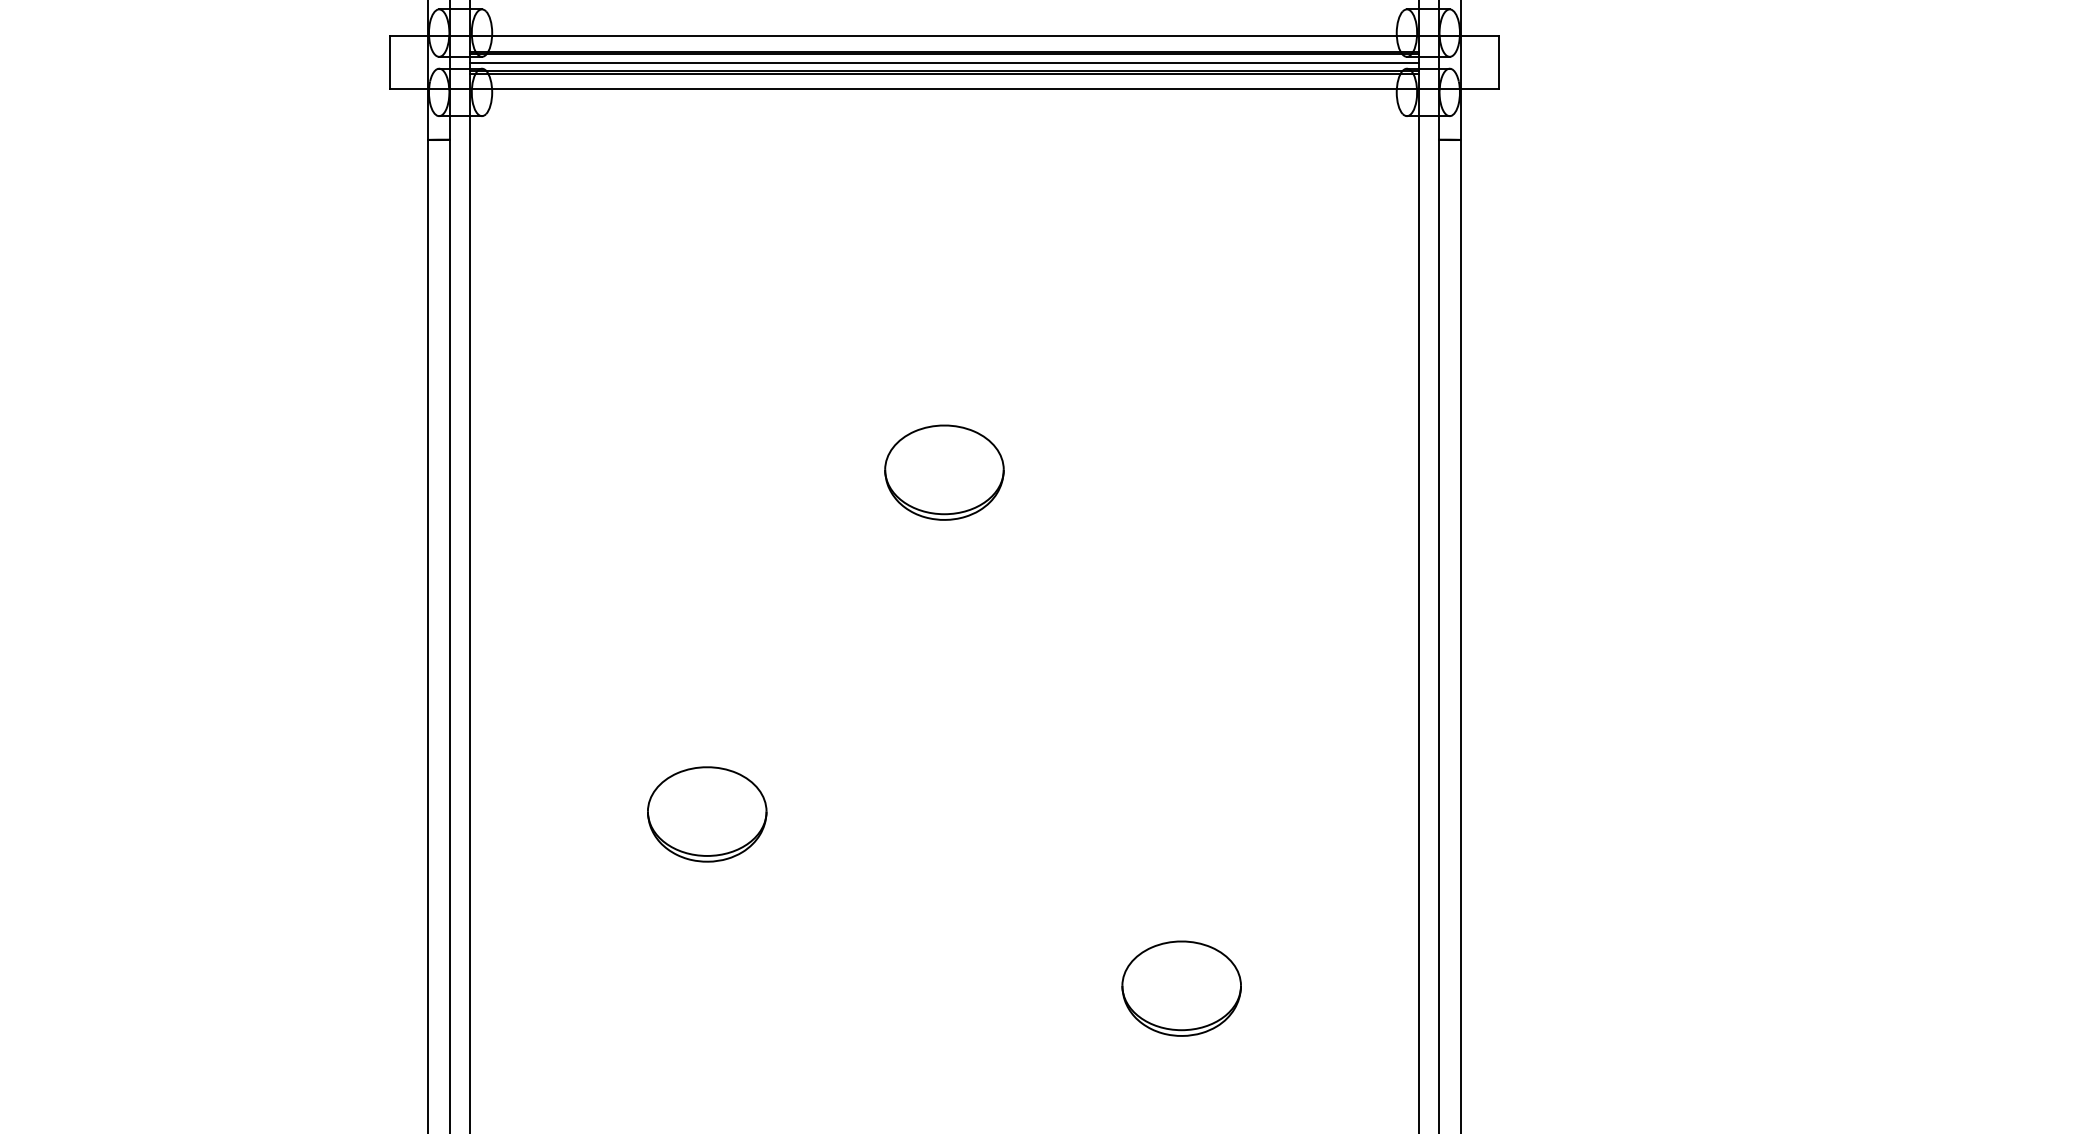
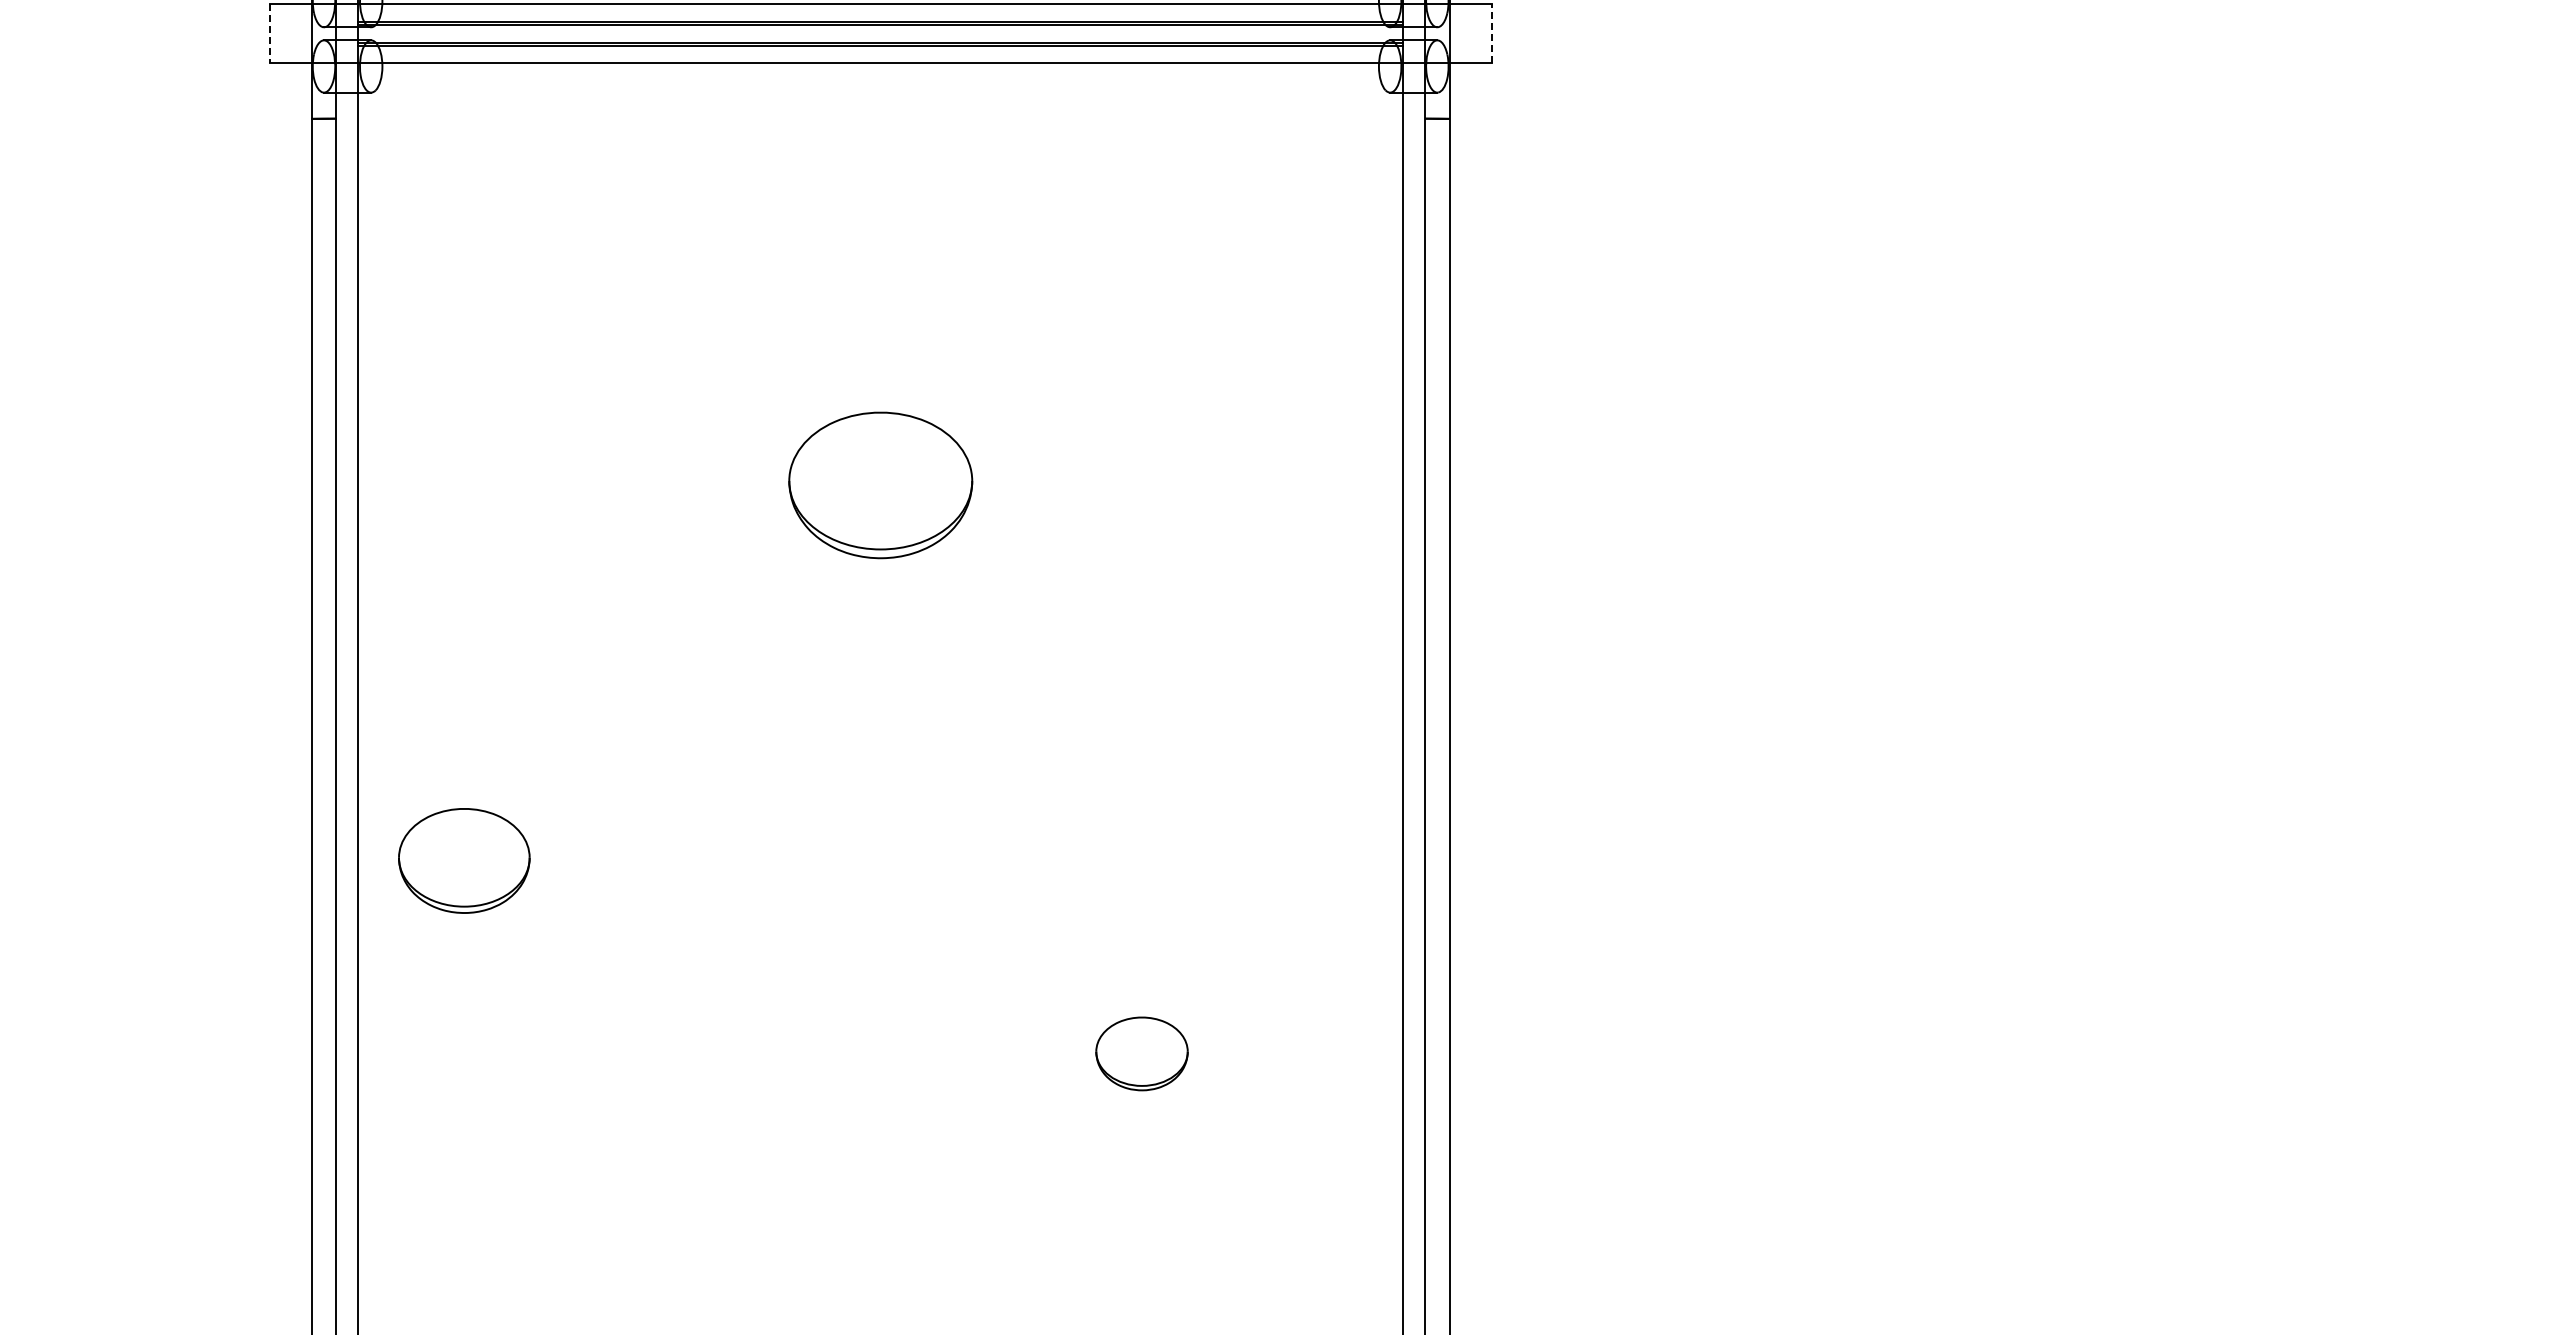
line: (944, 62) -> (880, 33), removed
line: (1498, 62) -> (1491, 33), solid -> dashed
line: (389, 63) -> (269, 34), solid -> dashed
part: (944, 472) -> (880, 485), size x1.4
part: (707, 814) -> (464, 860), moved
part: (1181, 988) -> (1141, 1053), size x0.7

